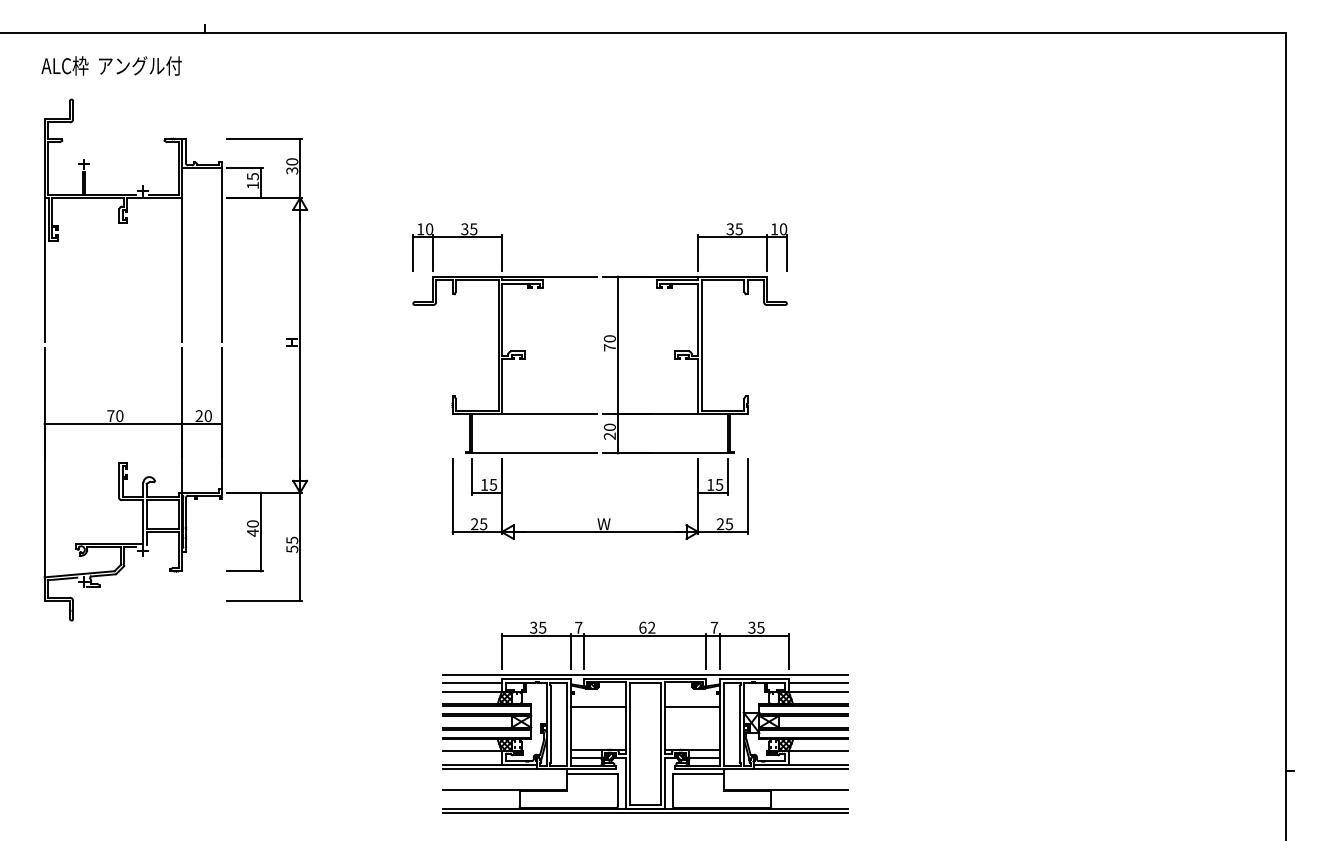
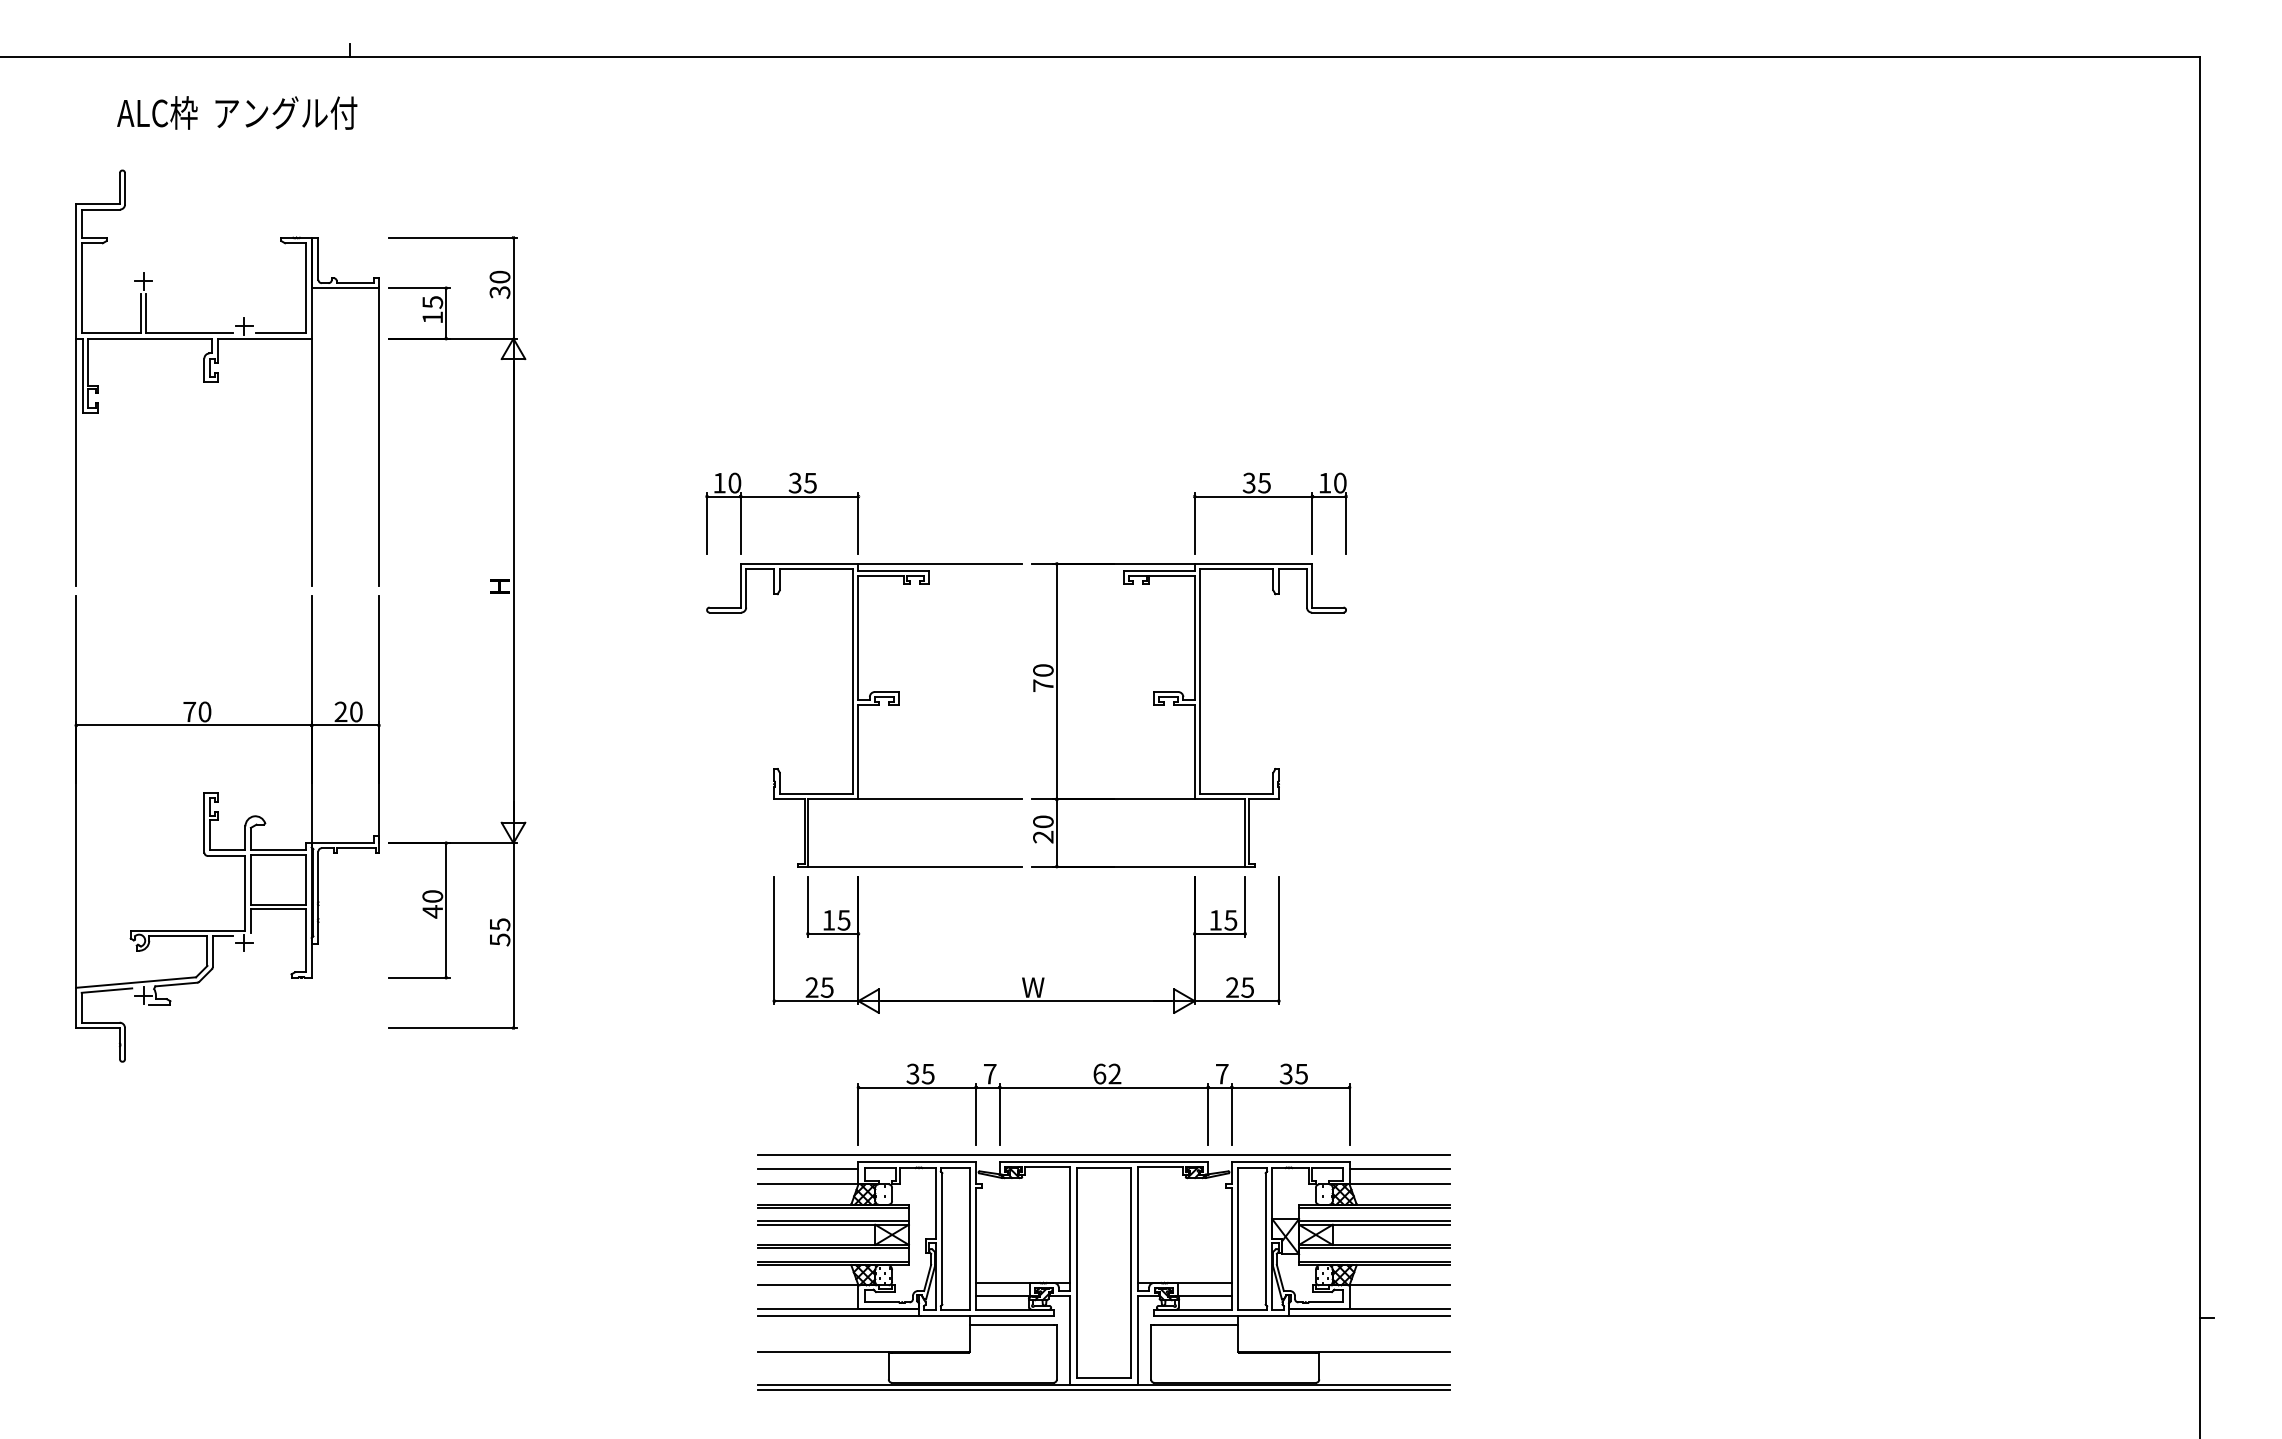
text: (111, 65) -> (236, 112), moved
part: (617, 381) -> (1056, 743), moved
line: (597, 706) -> (1022, 1208), removed
line: (692, 706) -> (1184, 1208), removed

